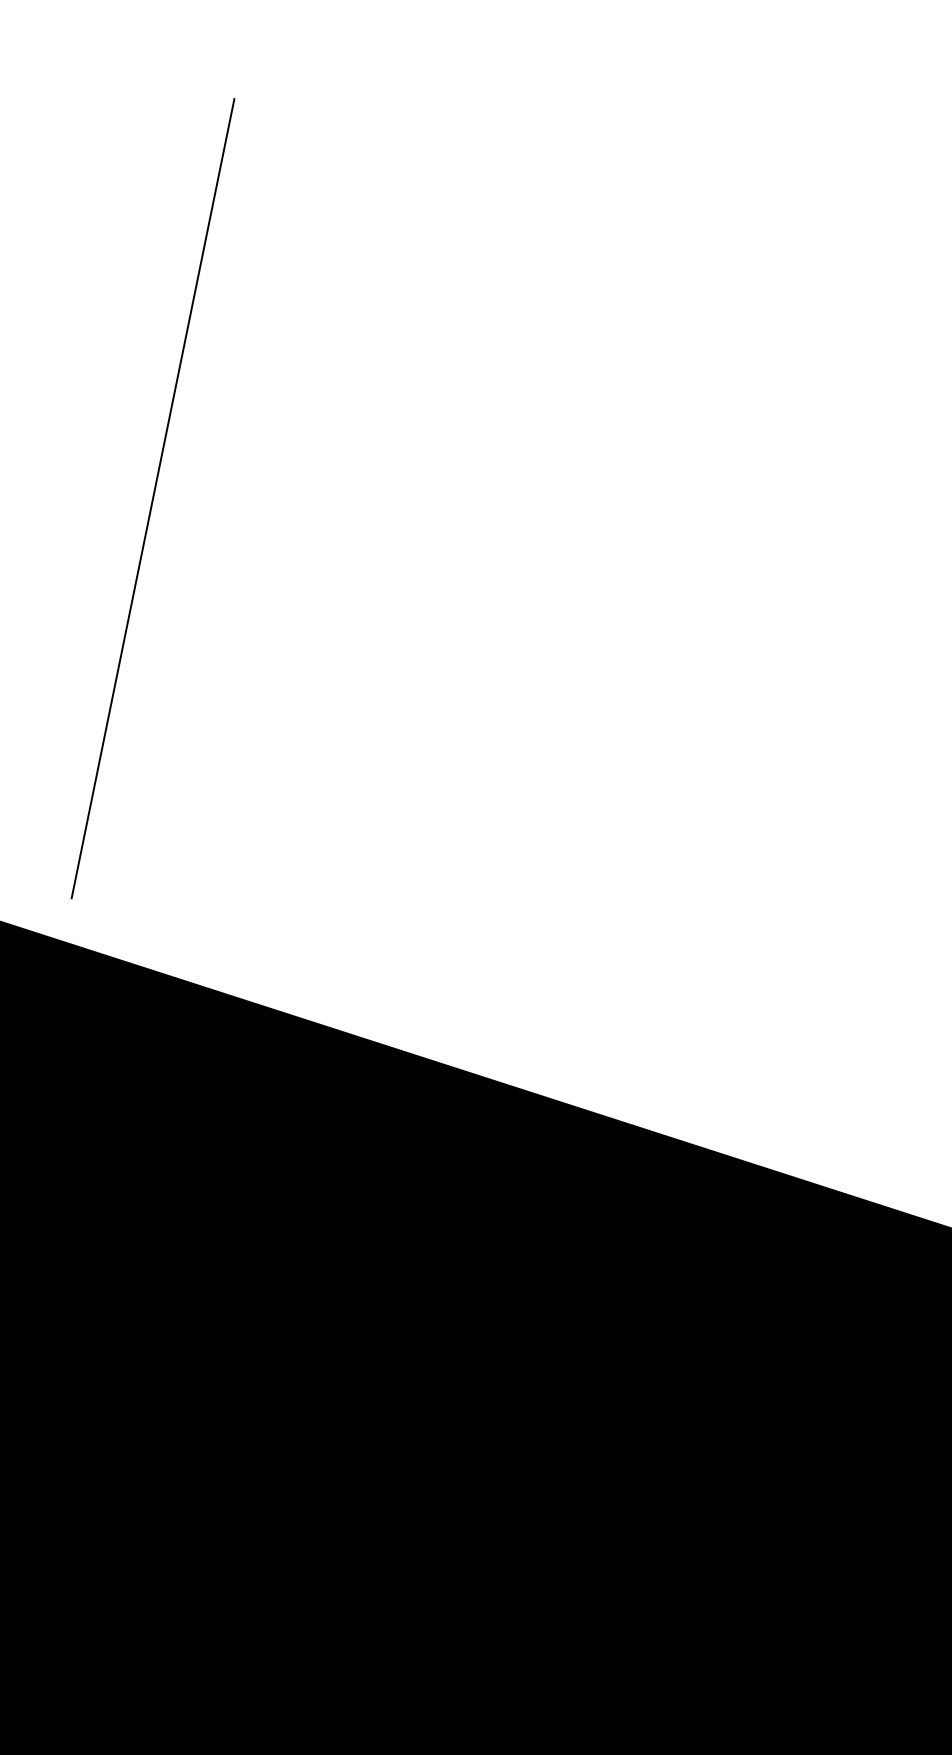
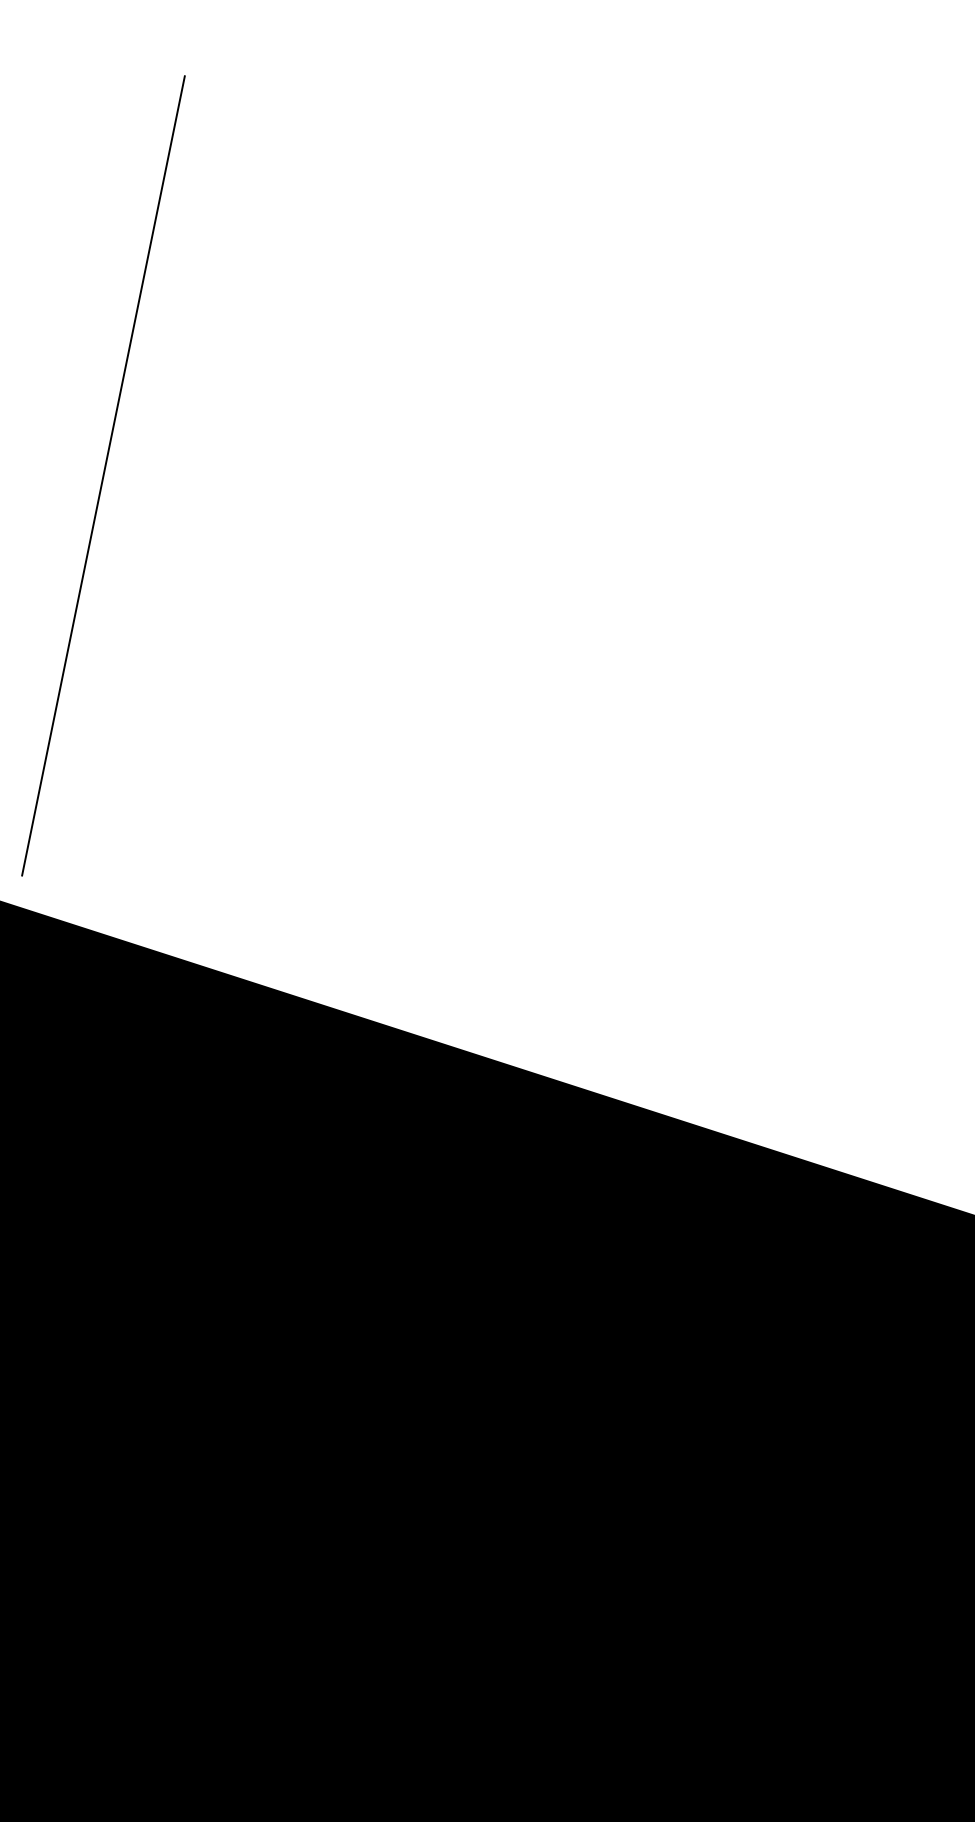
line: (153, 498) -> (103, 475), moved

